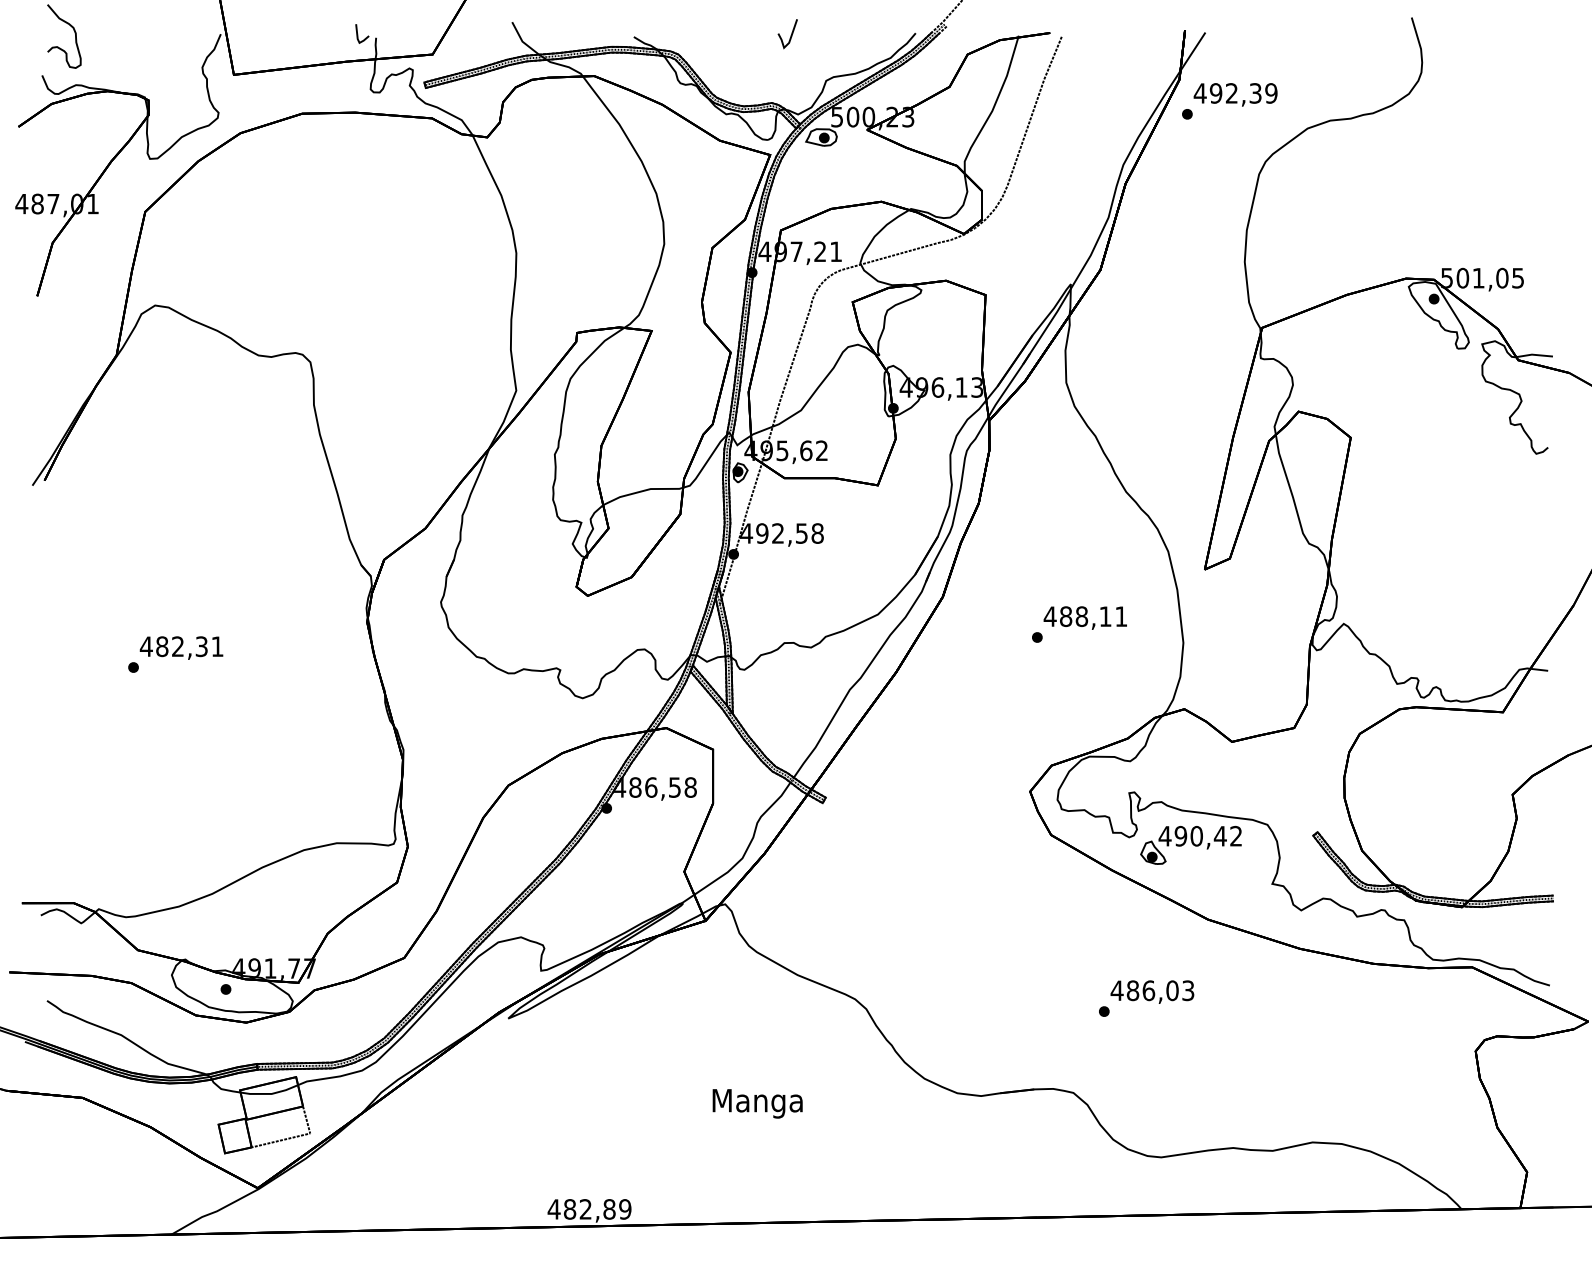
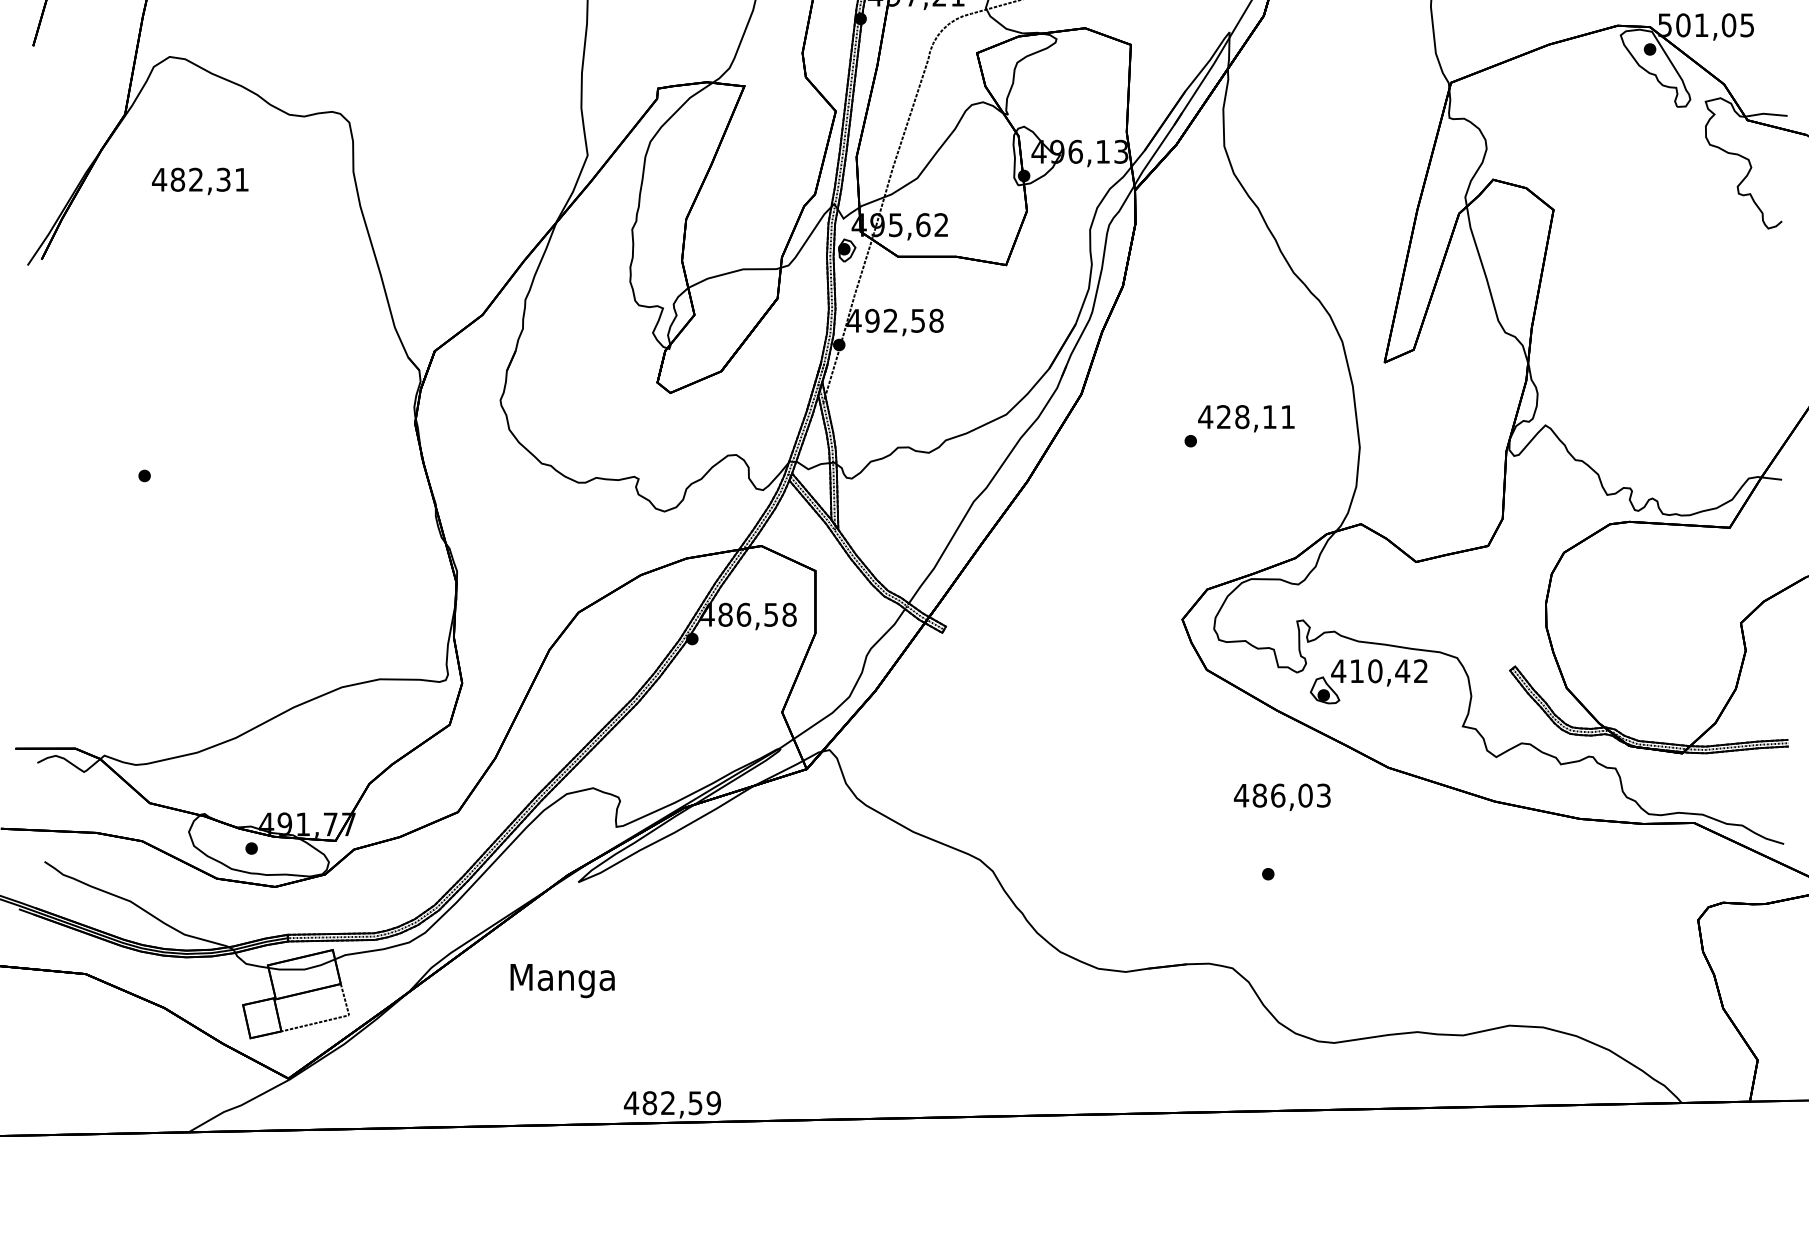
text: (1066, 616) -> (1224, 416), 488,11 -> 428,11
text: (181, 647) -> (200, 180), moved
text: (1180, 835) -> (1356, 670), 490,42 -> 410,42
text: (1152, 991) -> (1282, 796), moved
text: (757, 1103) -> (562, 980), moved
text: (609, 1209) -> (695, 1103), 482,89 -> 482,59

